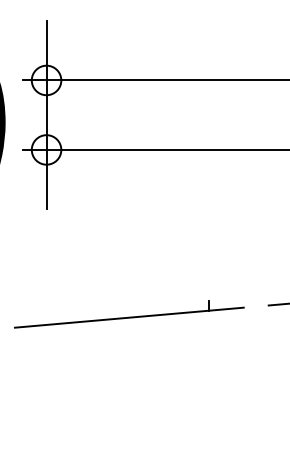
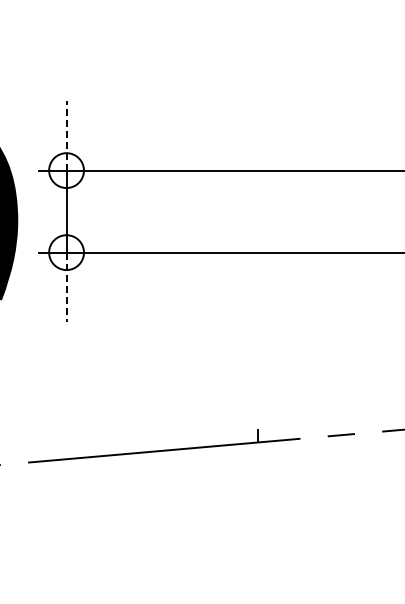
line: (46, 50) -> (66, 135), solid -> dashed
line: (46, 179) -> (66, 287), solid -> dashed

